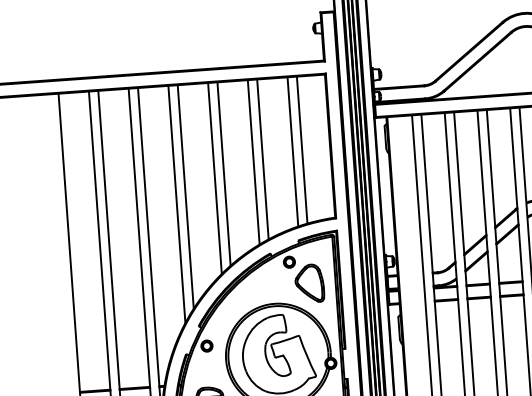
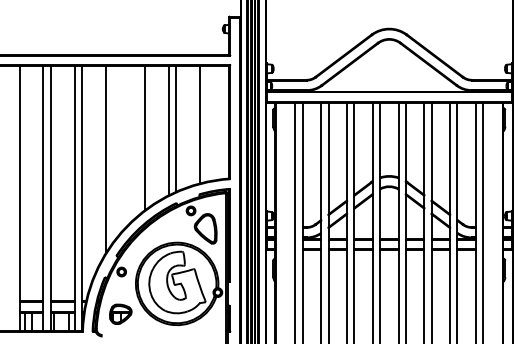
line: (302, 149) -> (207, 123), removed
line: (215, 177) -> (137, 140), removed
line: (185, 196) -> (113, 153), removed

